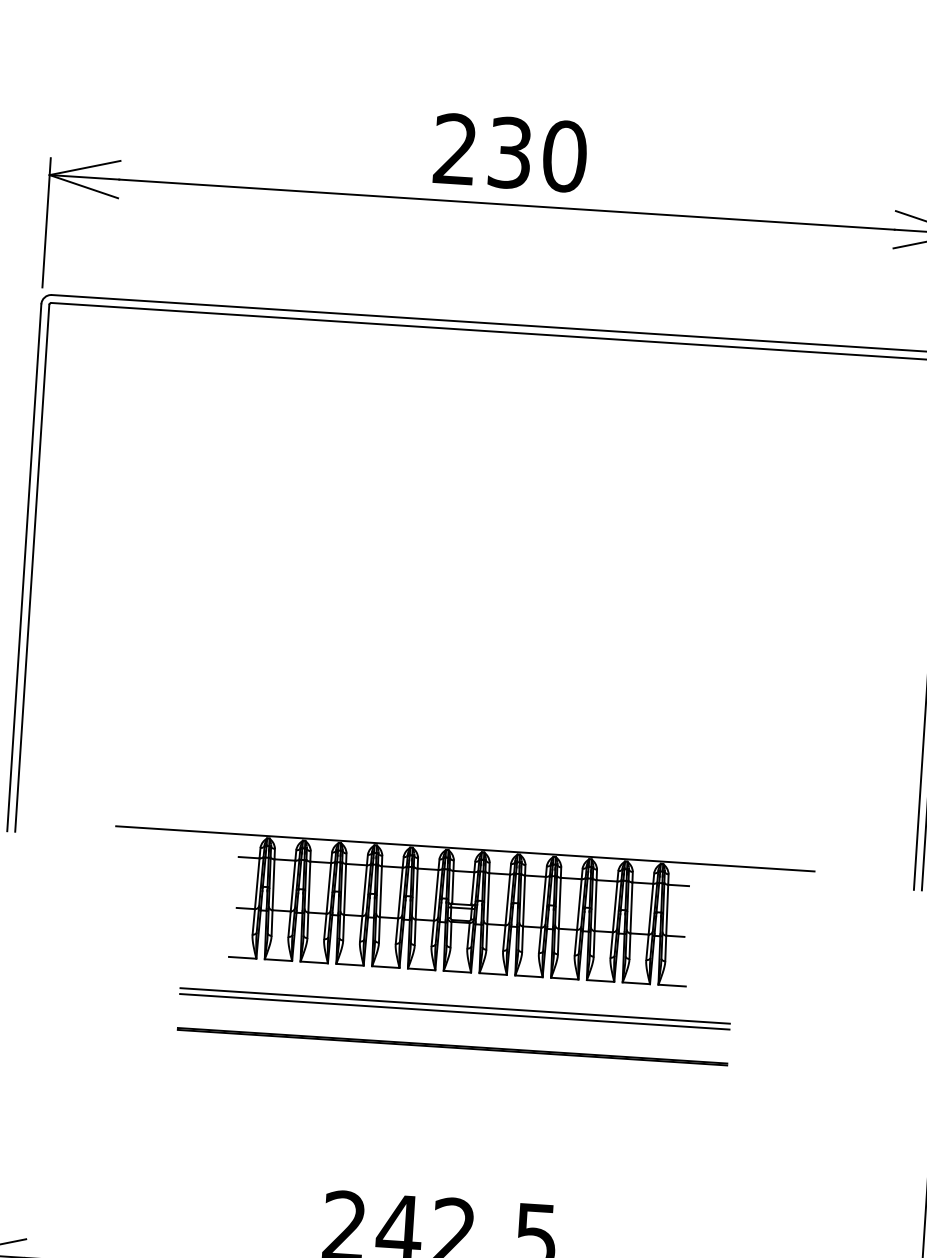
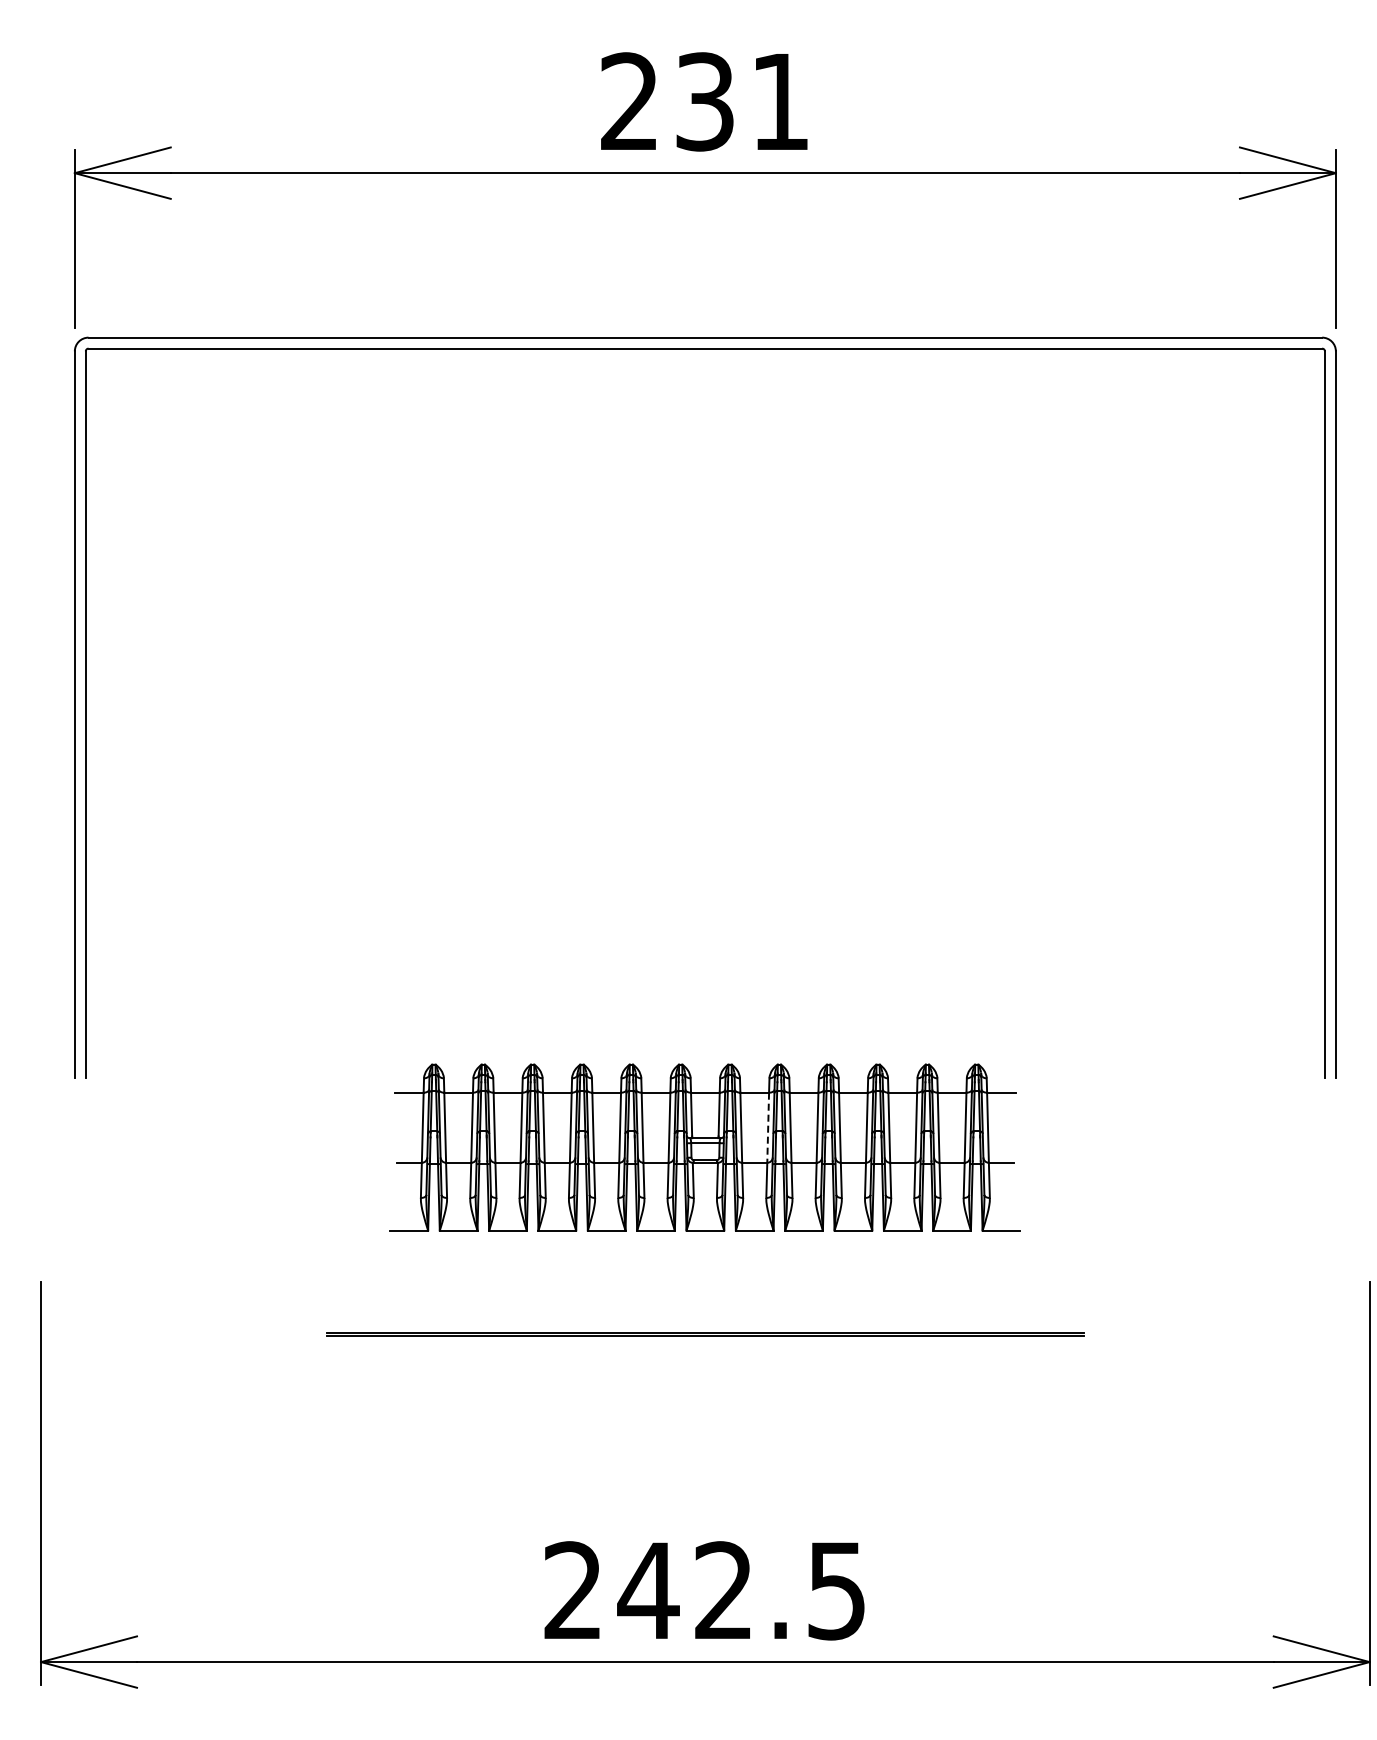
text: (564, 156) -> (780, 101), 230 -> 231
line: (464, 848) -> (704, 1061), removed
line: (507, 900) -> (768, 1128), solid -> dashed
line: (455, 1005) -> (705, 1277), removed
line: (454, 1012) -> (705, 1286), removed

